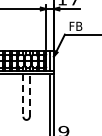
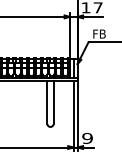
line: (29, 95) -> (53, 102), dashed -> solid
line: (23, 96) -> (47, 103), dashed -> solid

